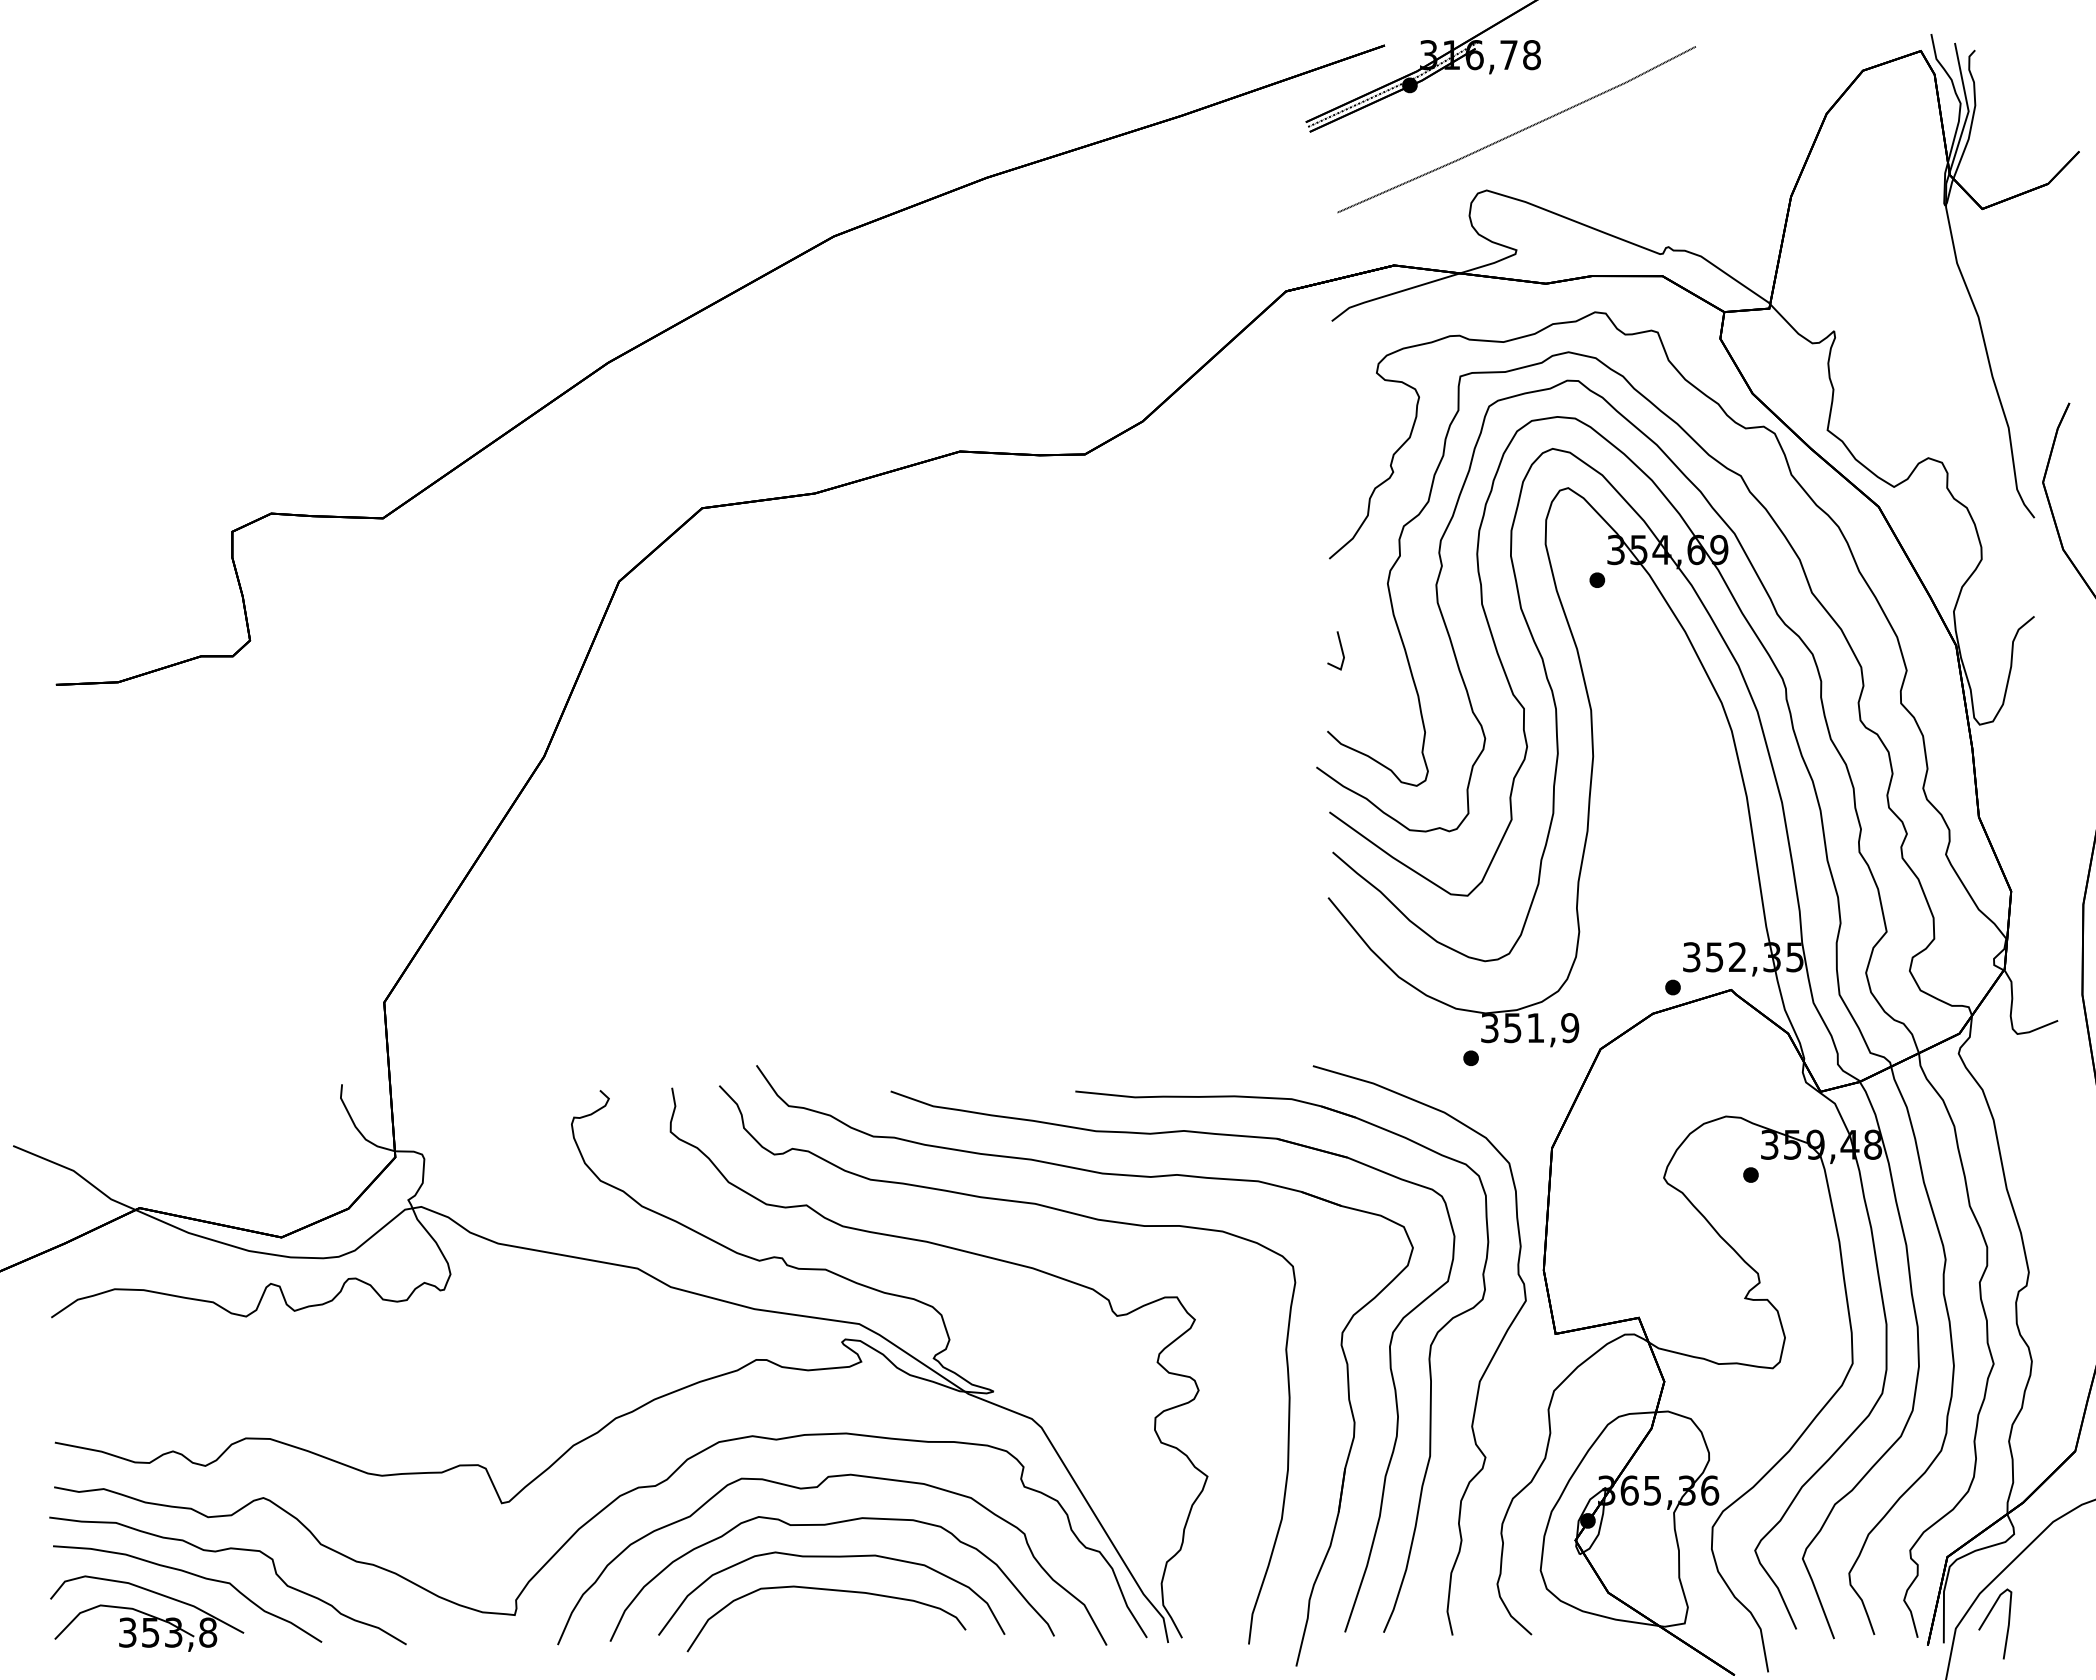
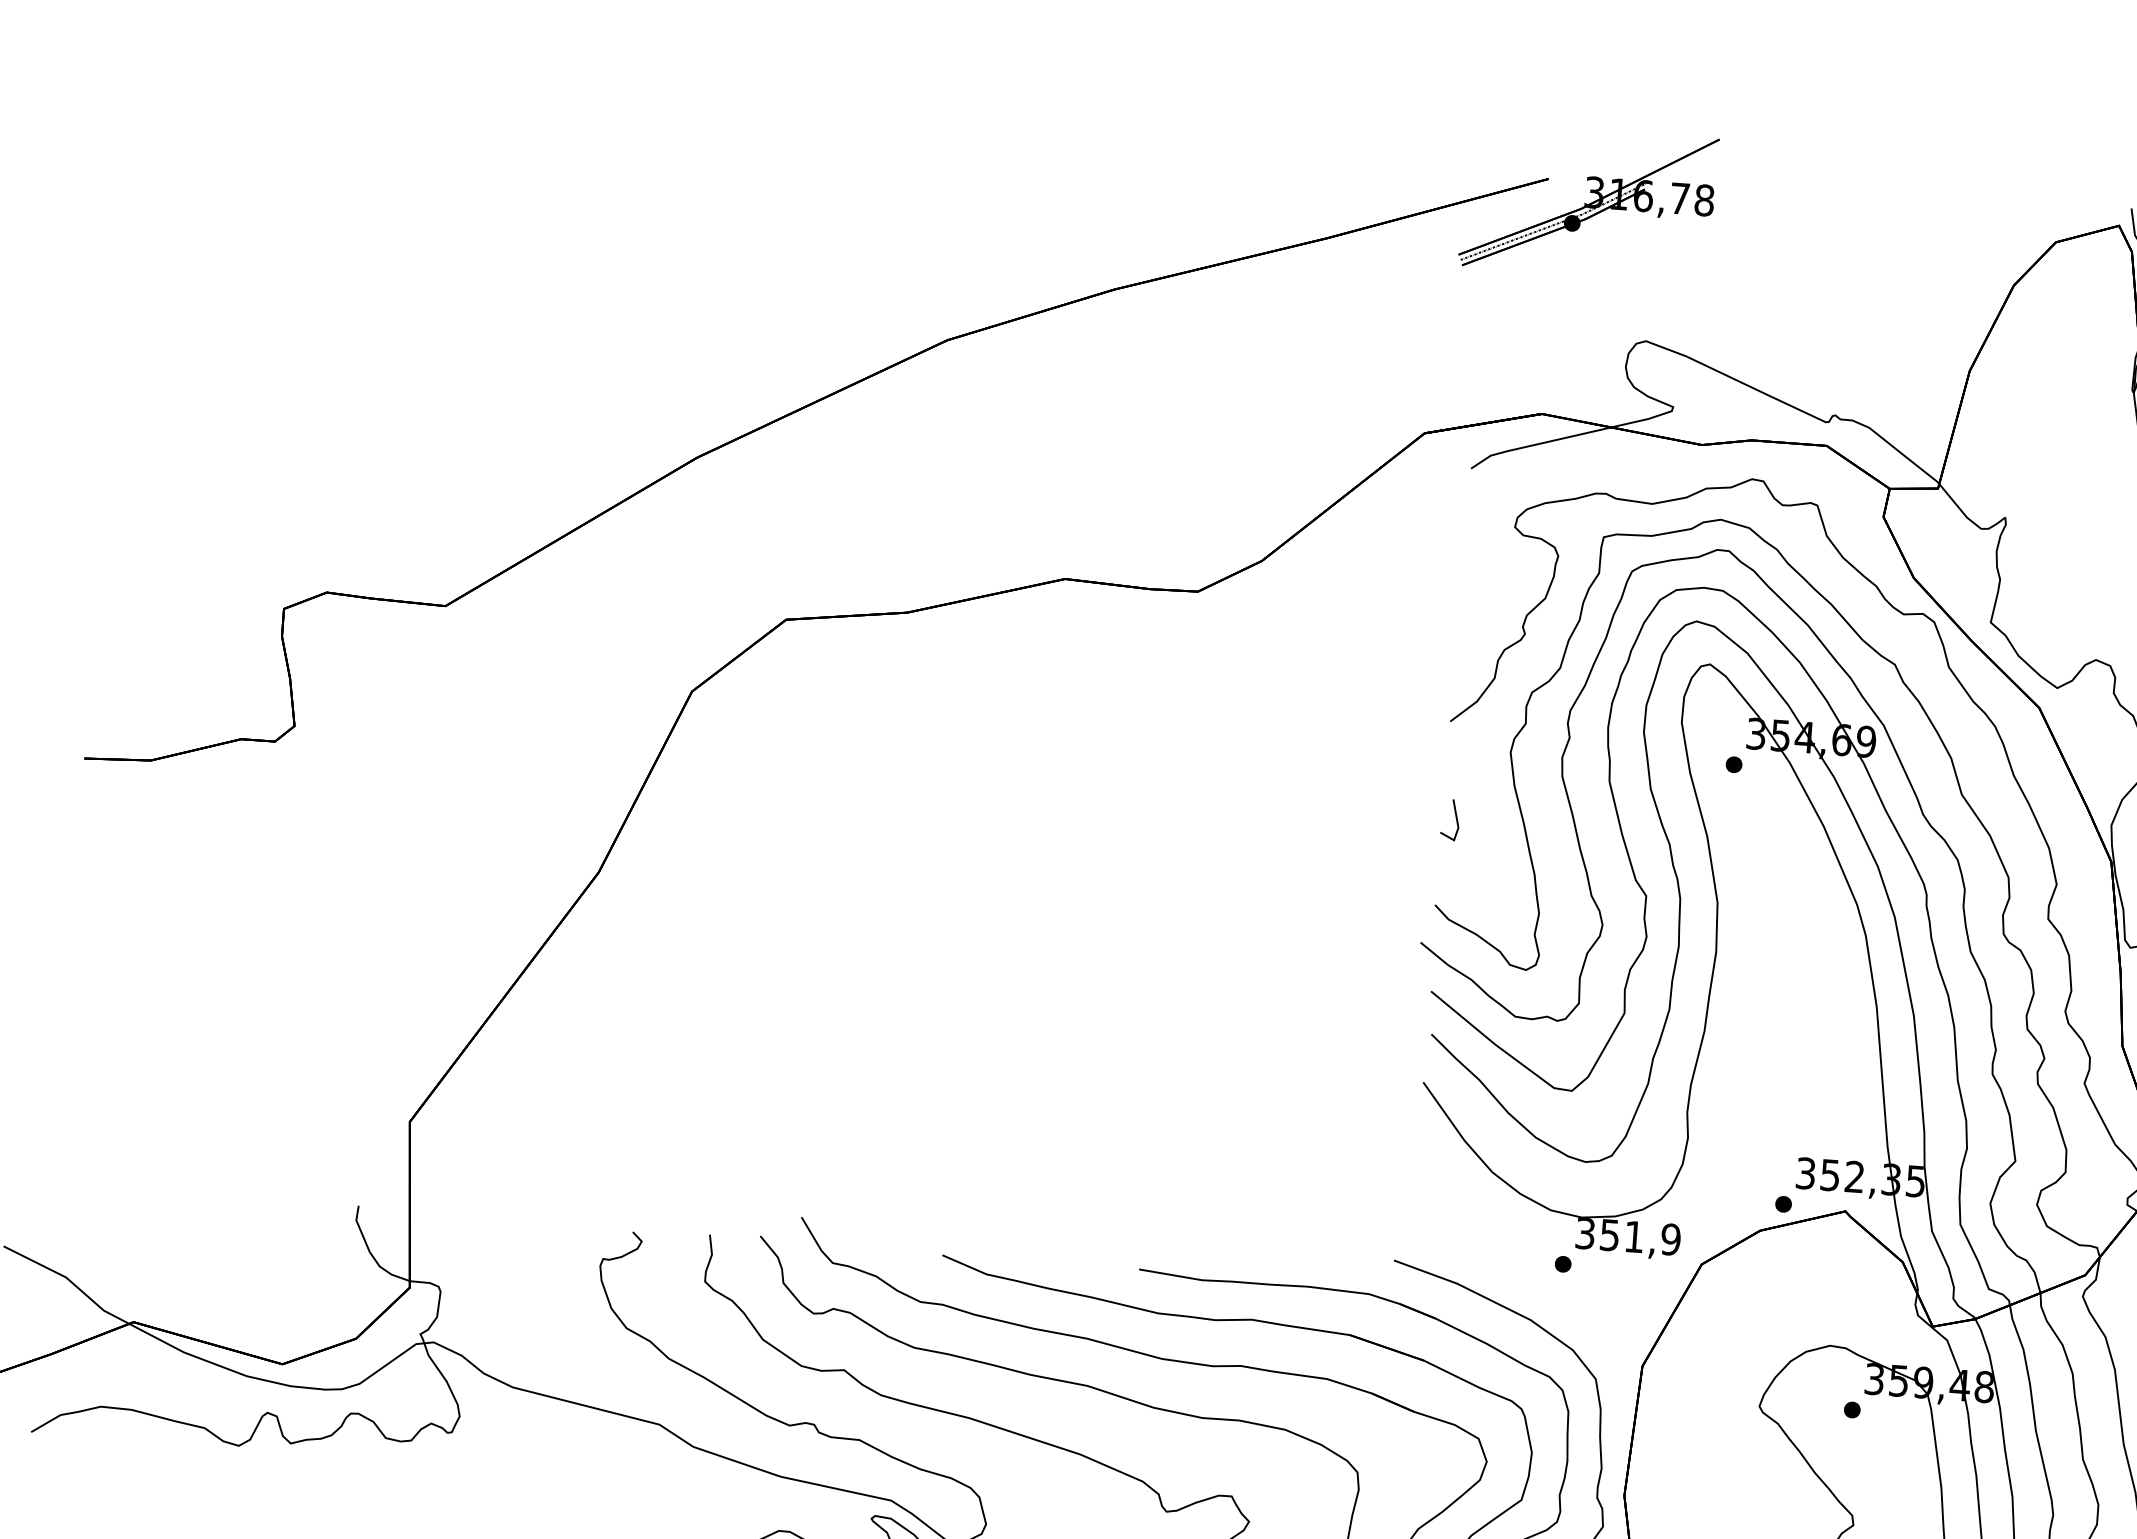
curve: (1517, 131) -> (1683, 280), removed

